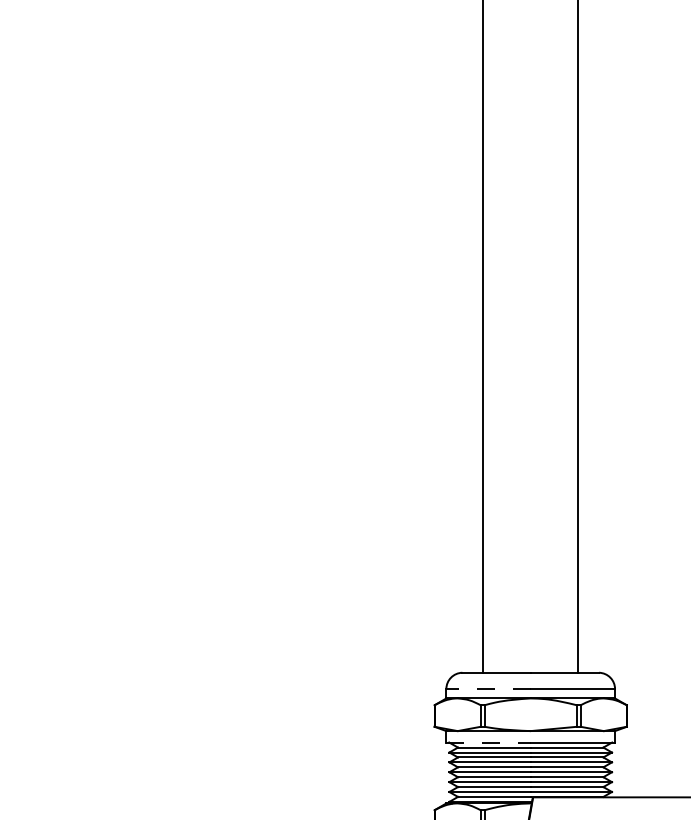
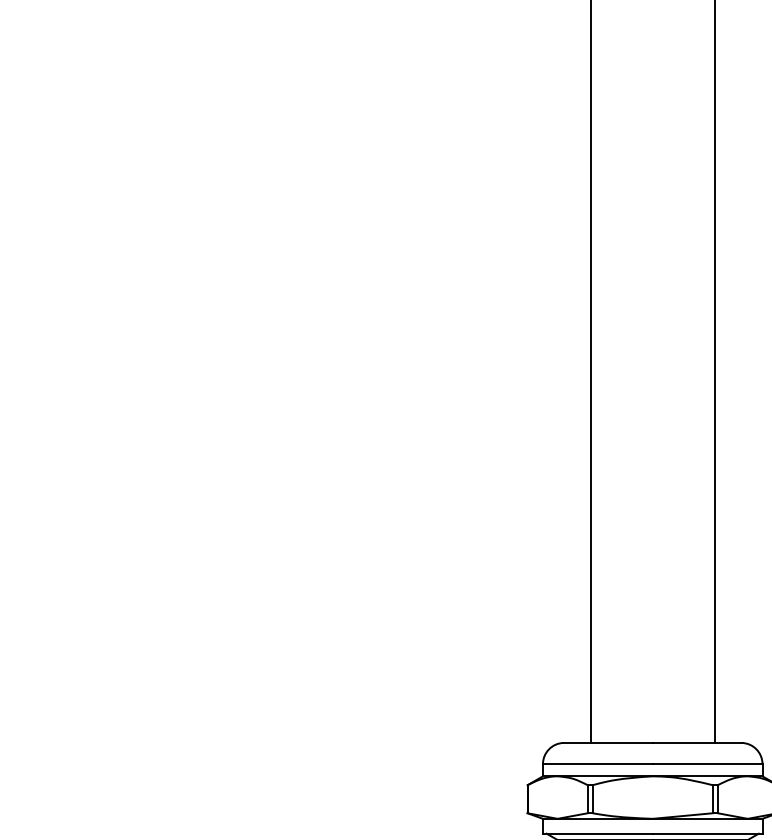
line: (488, 689) -> (597, 764), dashed -> solid
line: (489, 742) -> (599, 833), dashed -> solid

